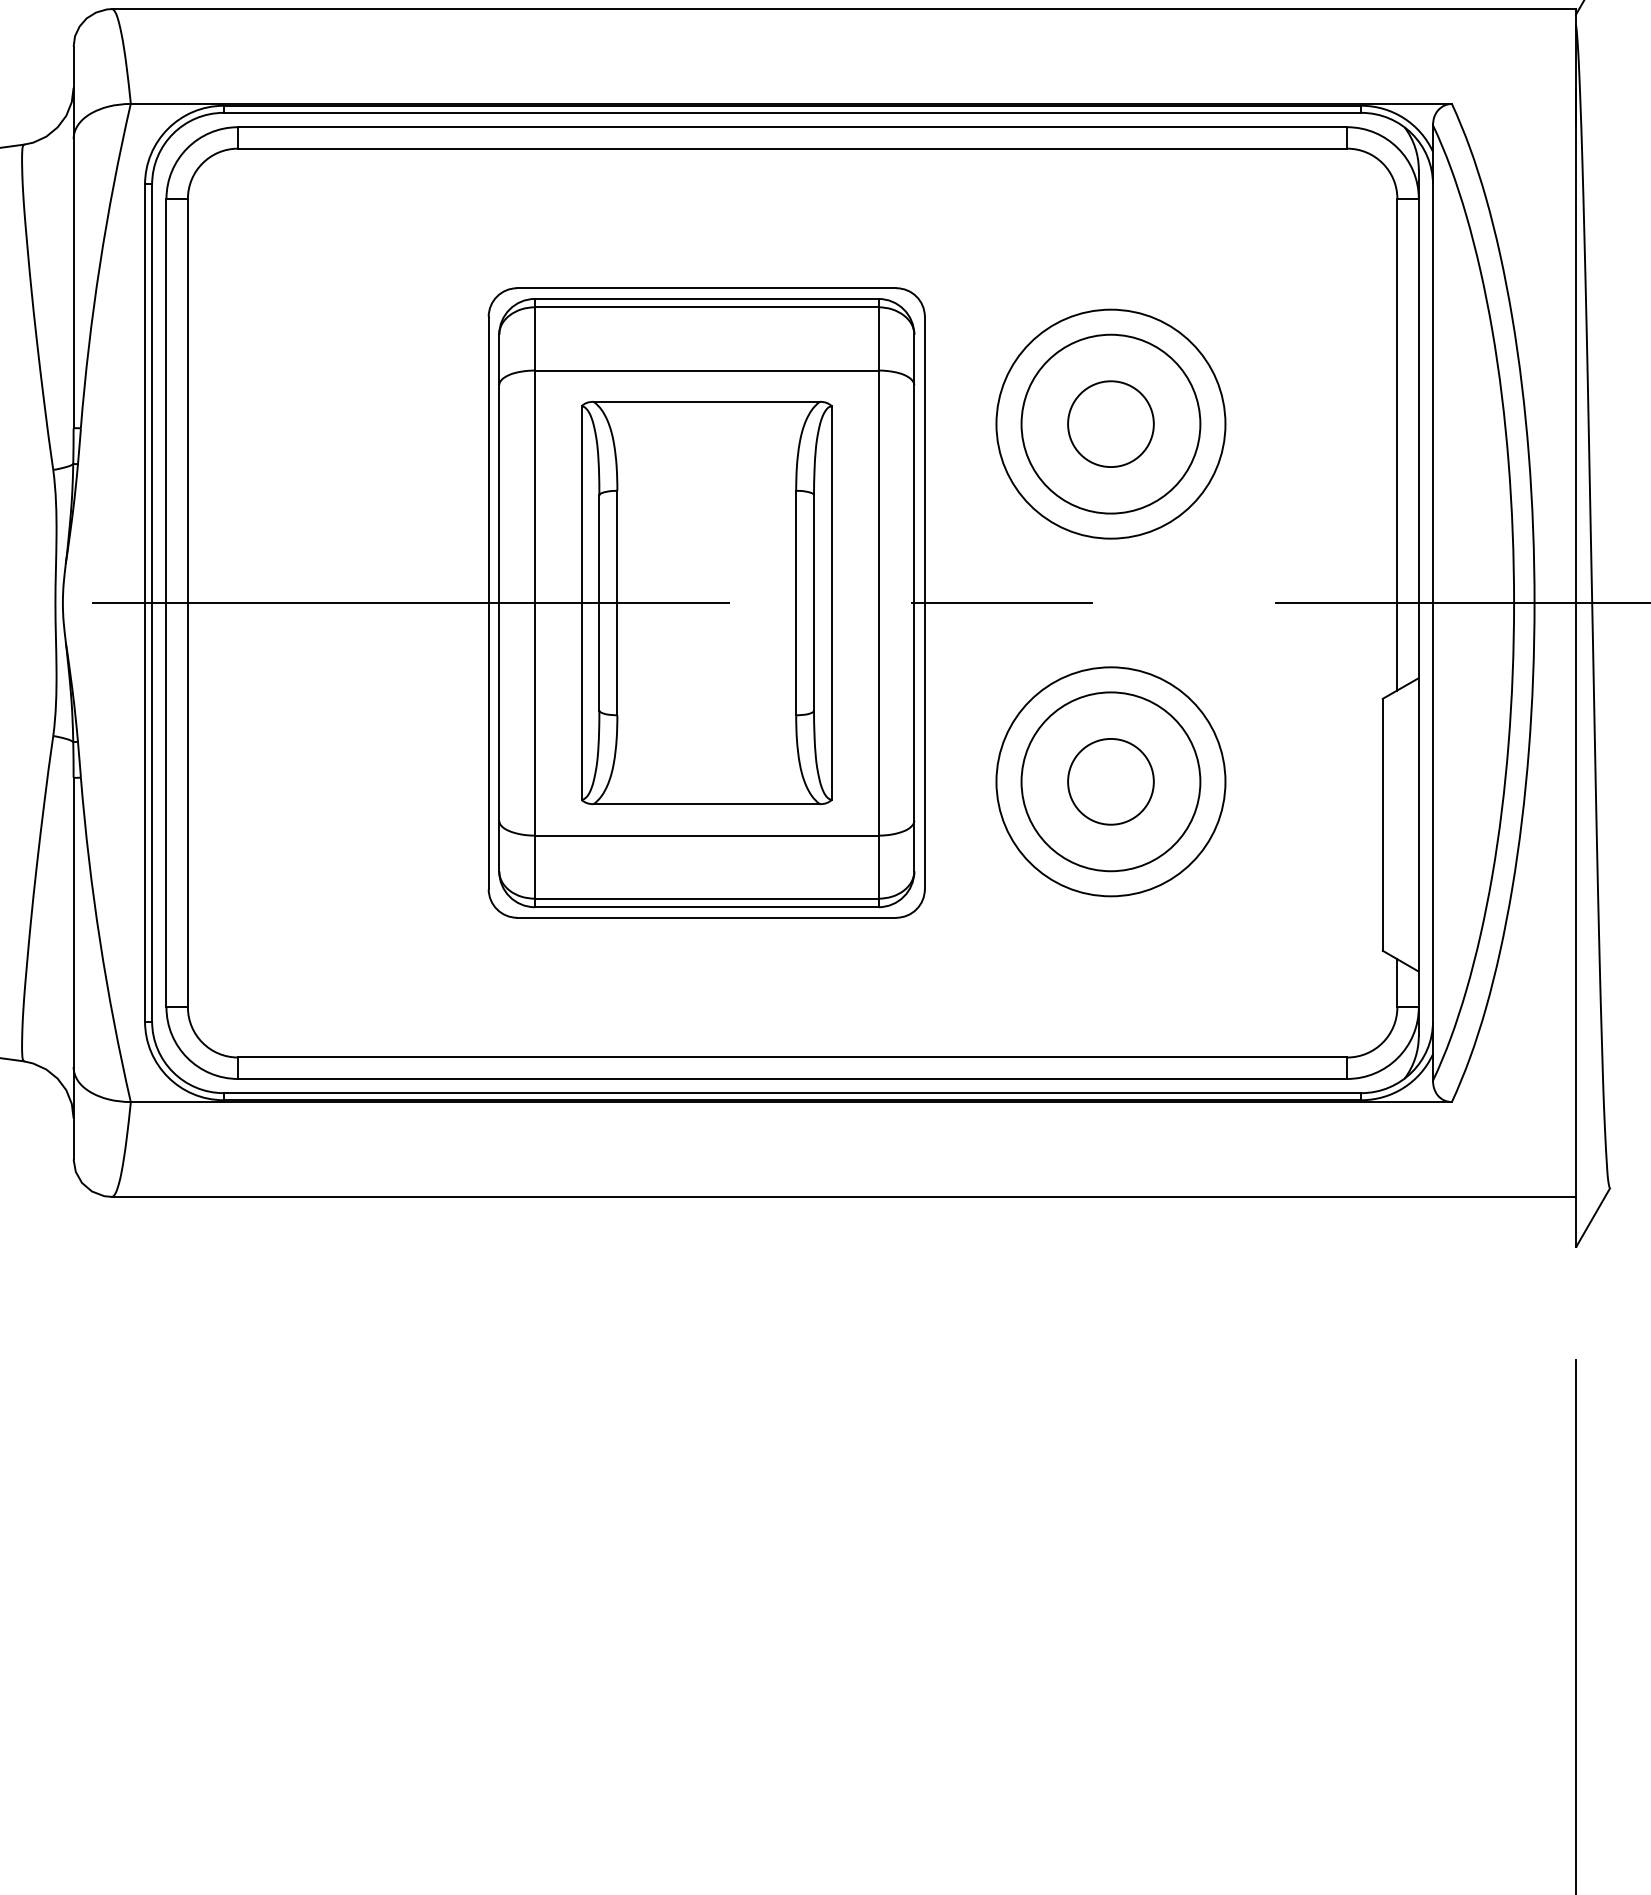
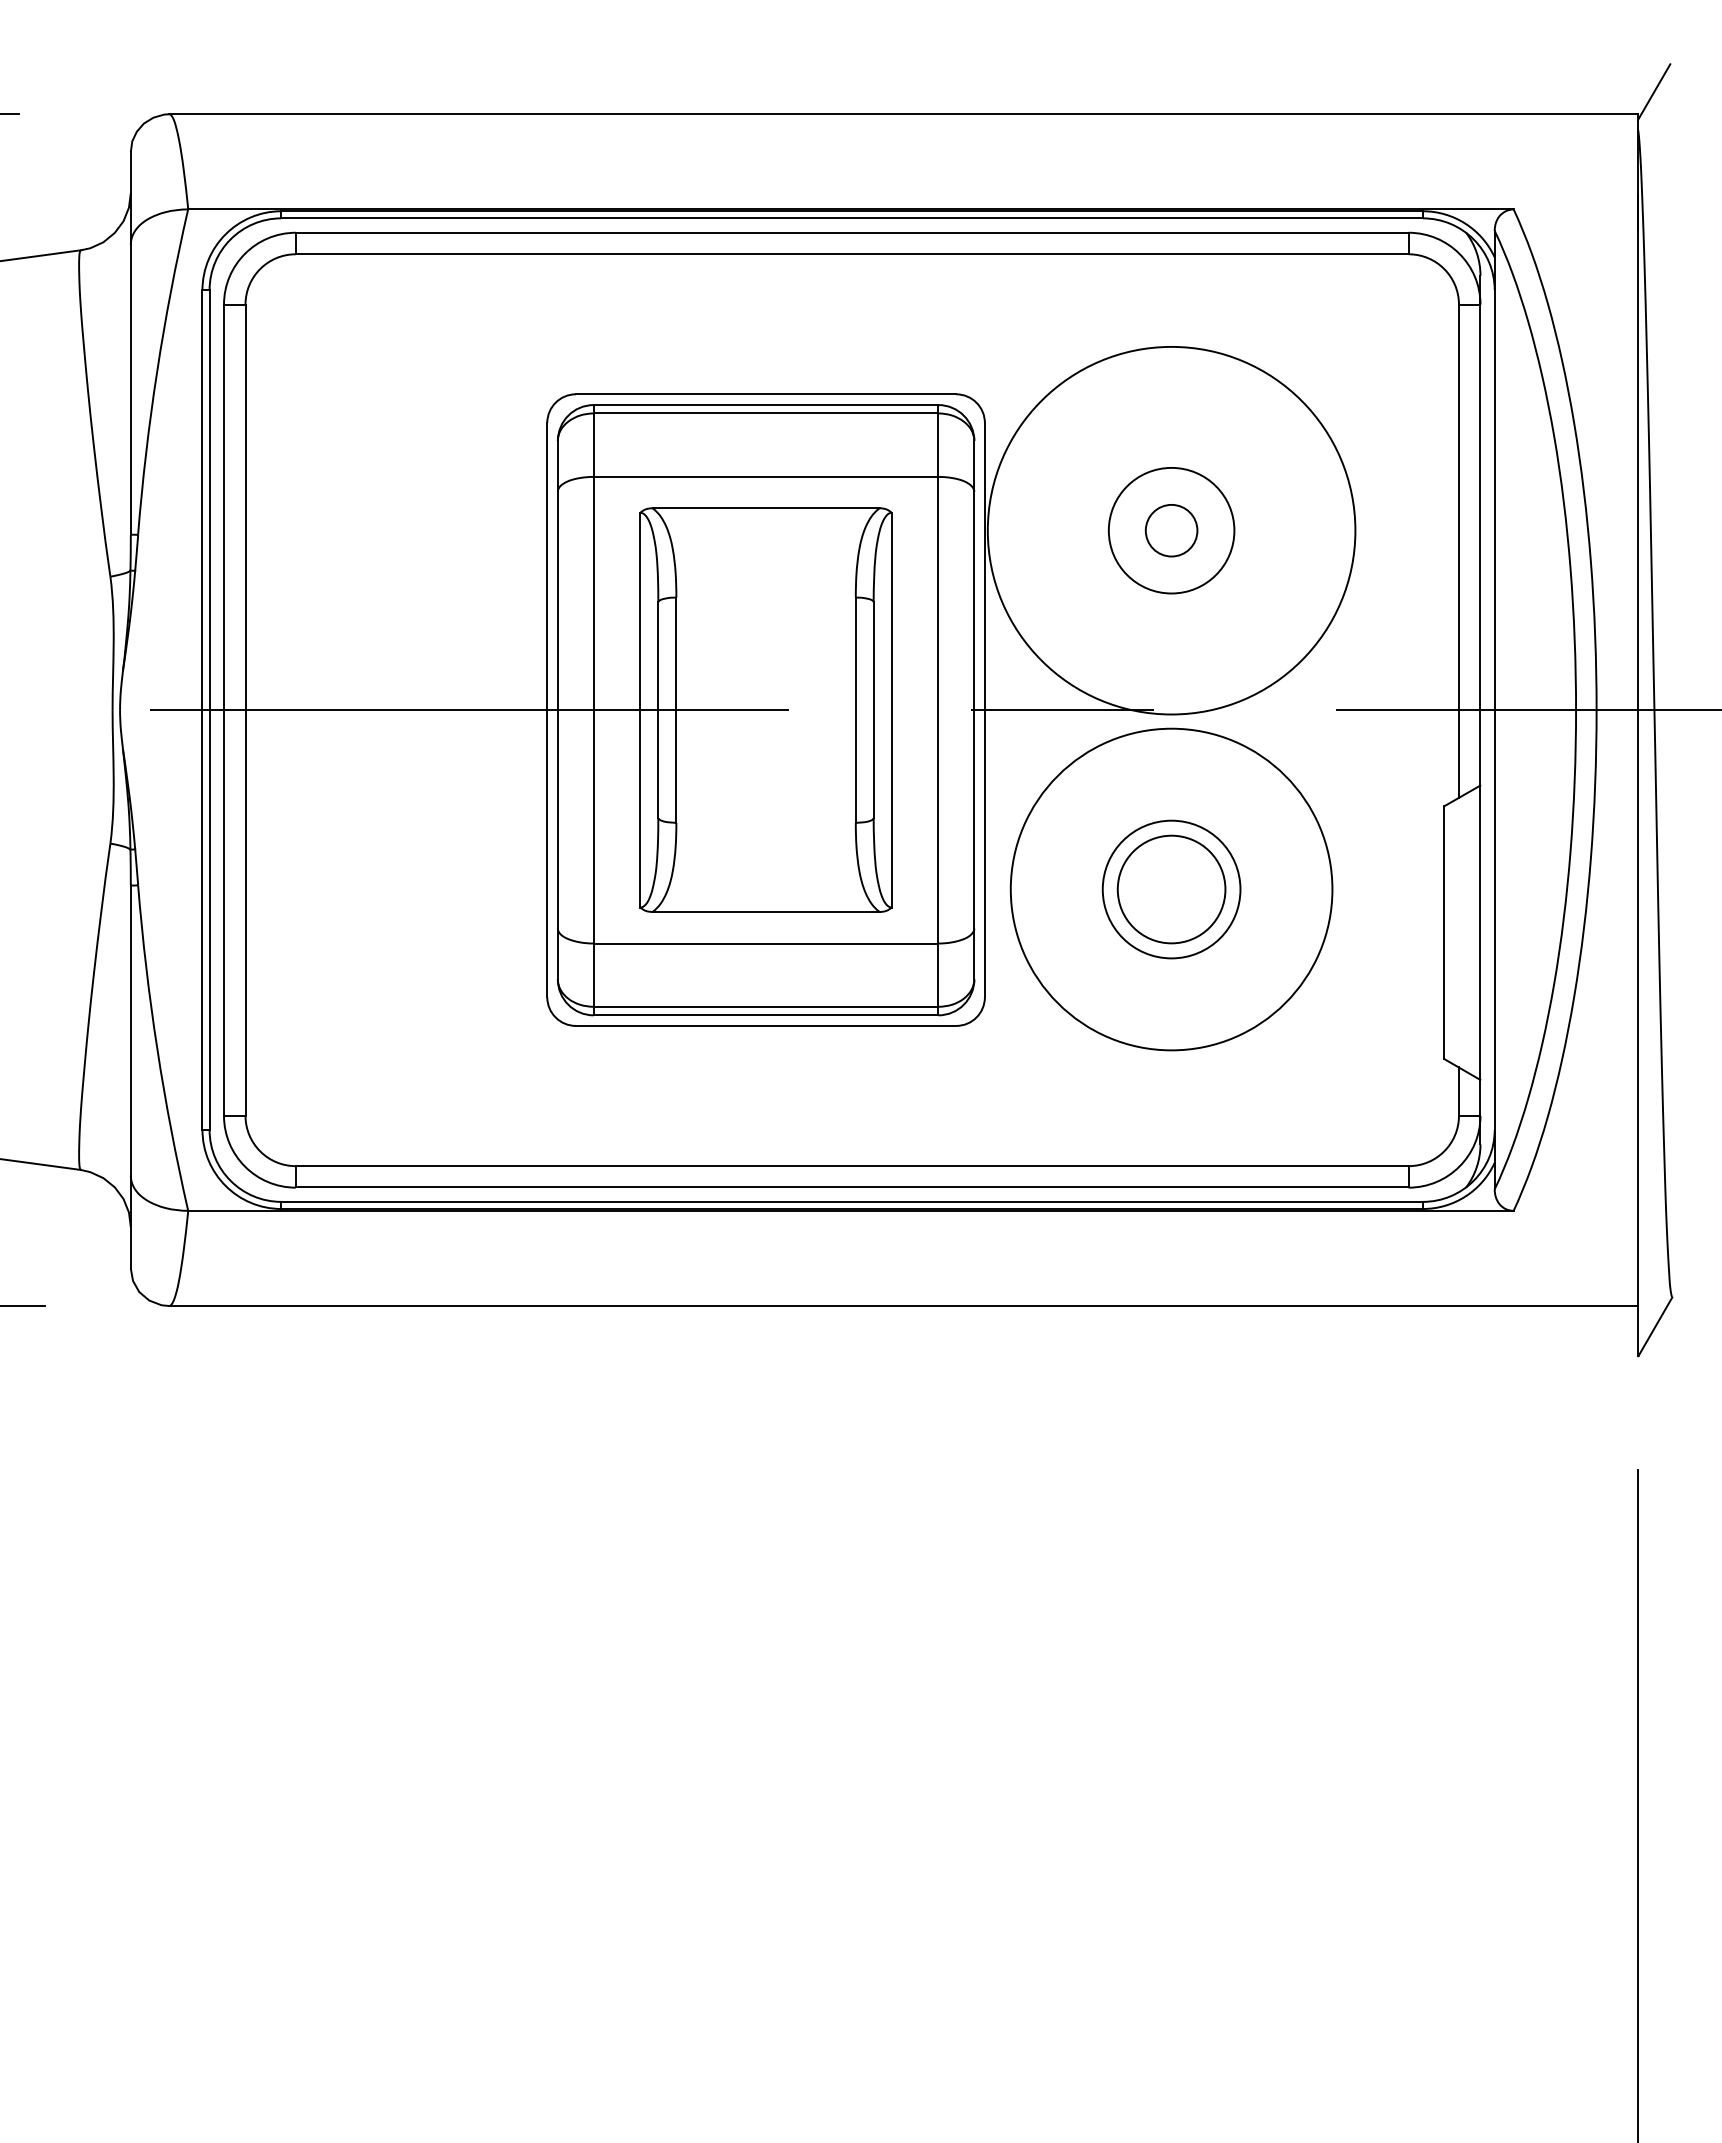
circle: (1110, 423) -> (1171, 530), size x0.6
circle: (1110, 423) -> (1171, 530), size x0.7
circle: (1110, 423) -> (1171, 530), size x1.6
circle: (1110, 781) -> (1171, 889), size x0.6
circle: (1110, 781) -> (1171, 889), size x1.4
circle: (1110, 781) -> (1171, 889), size x1.6

